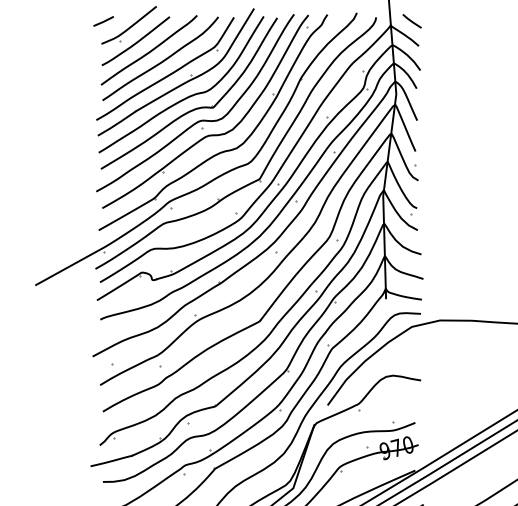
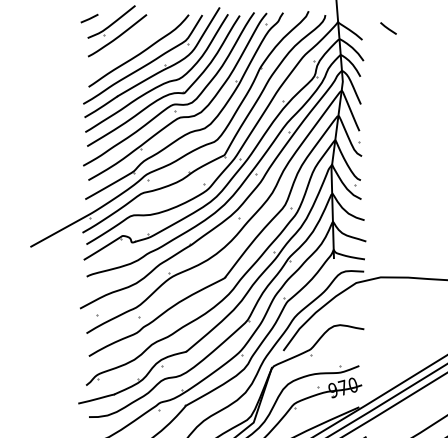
line: (412, 21) -> (388, 28), moved
curve: (148, 51) -> (128, 44), removed

